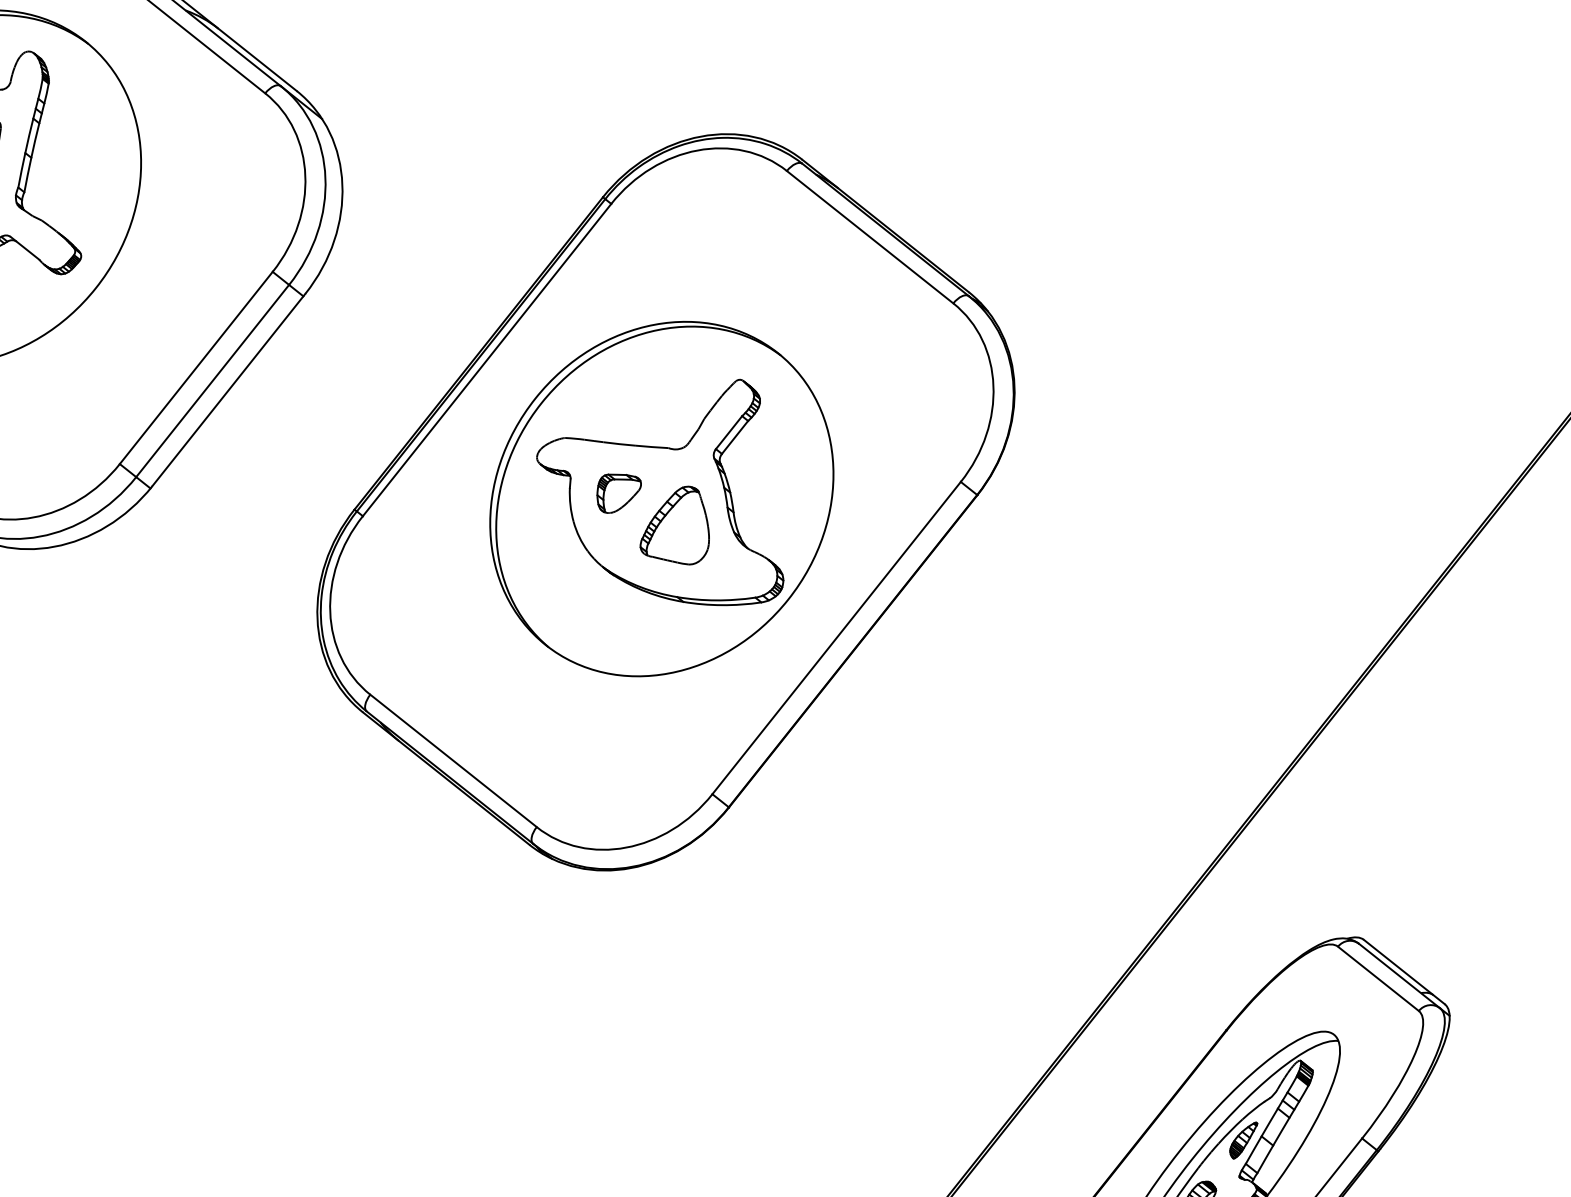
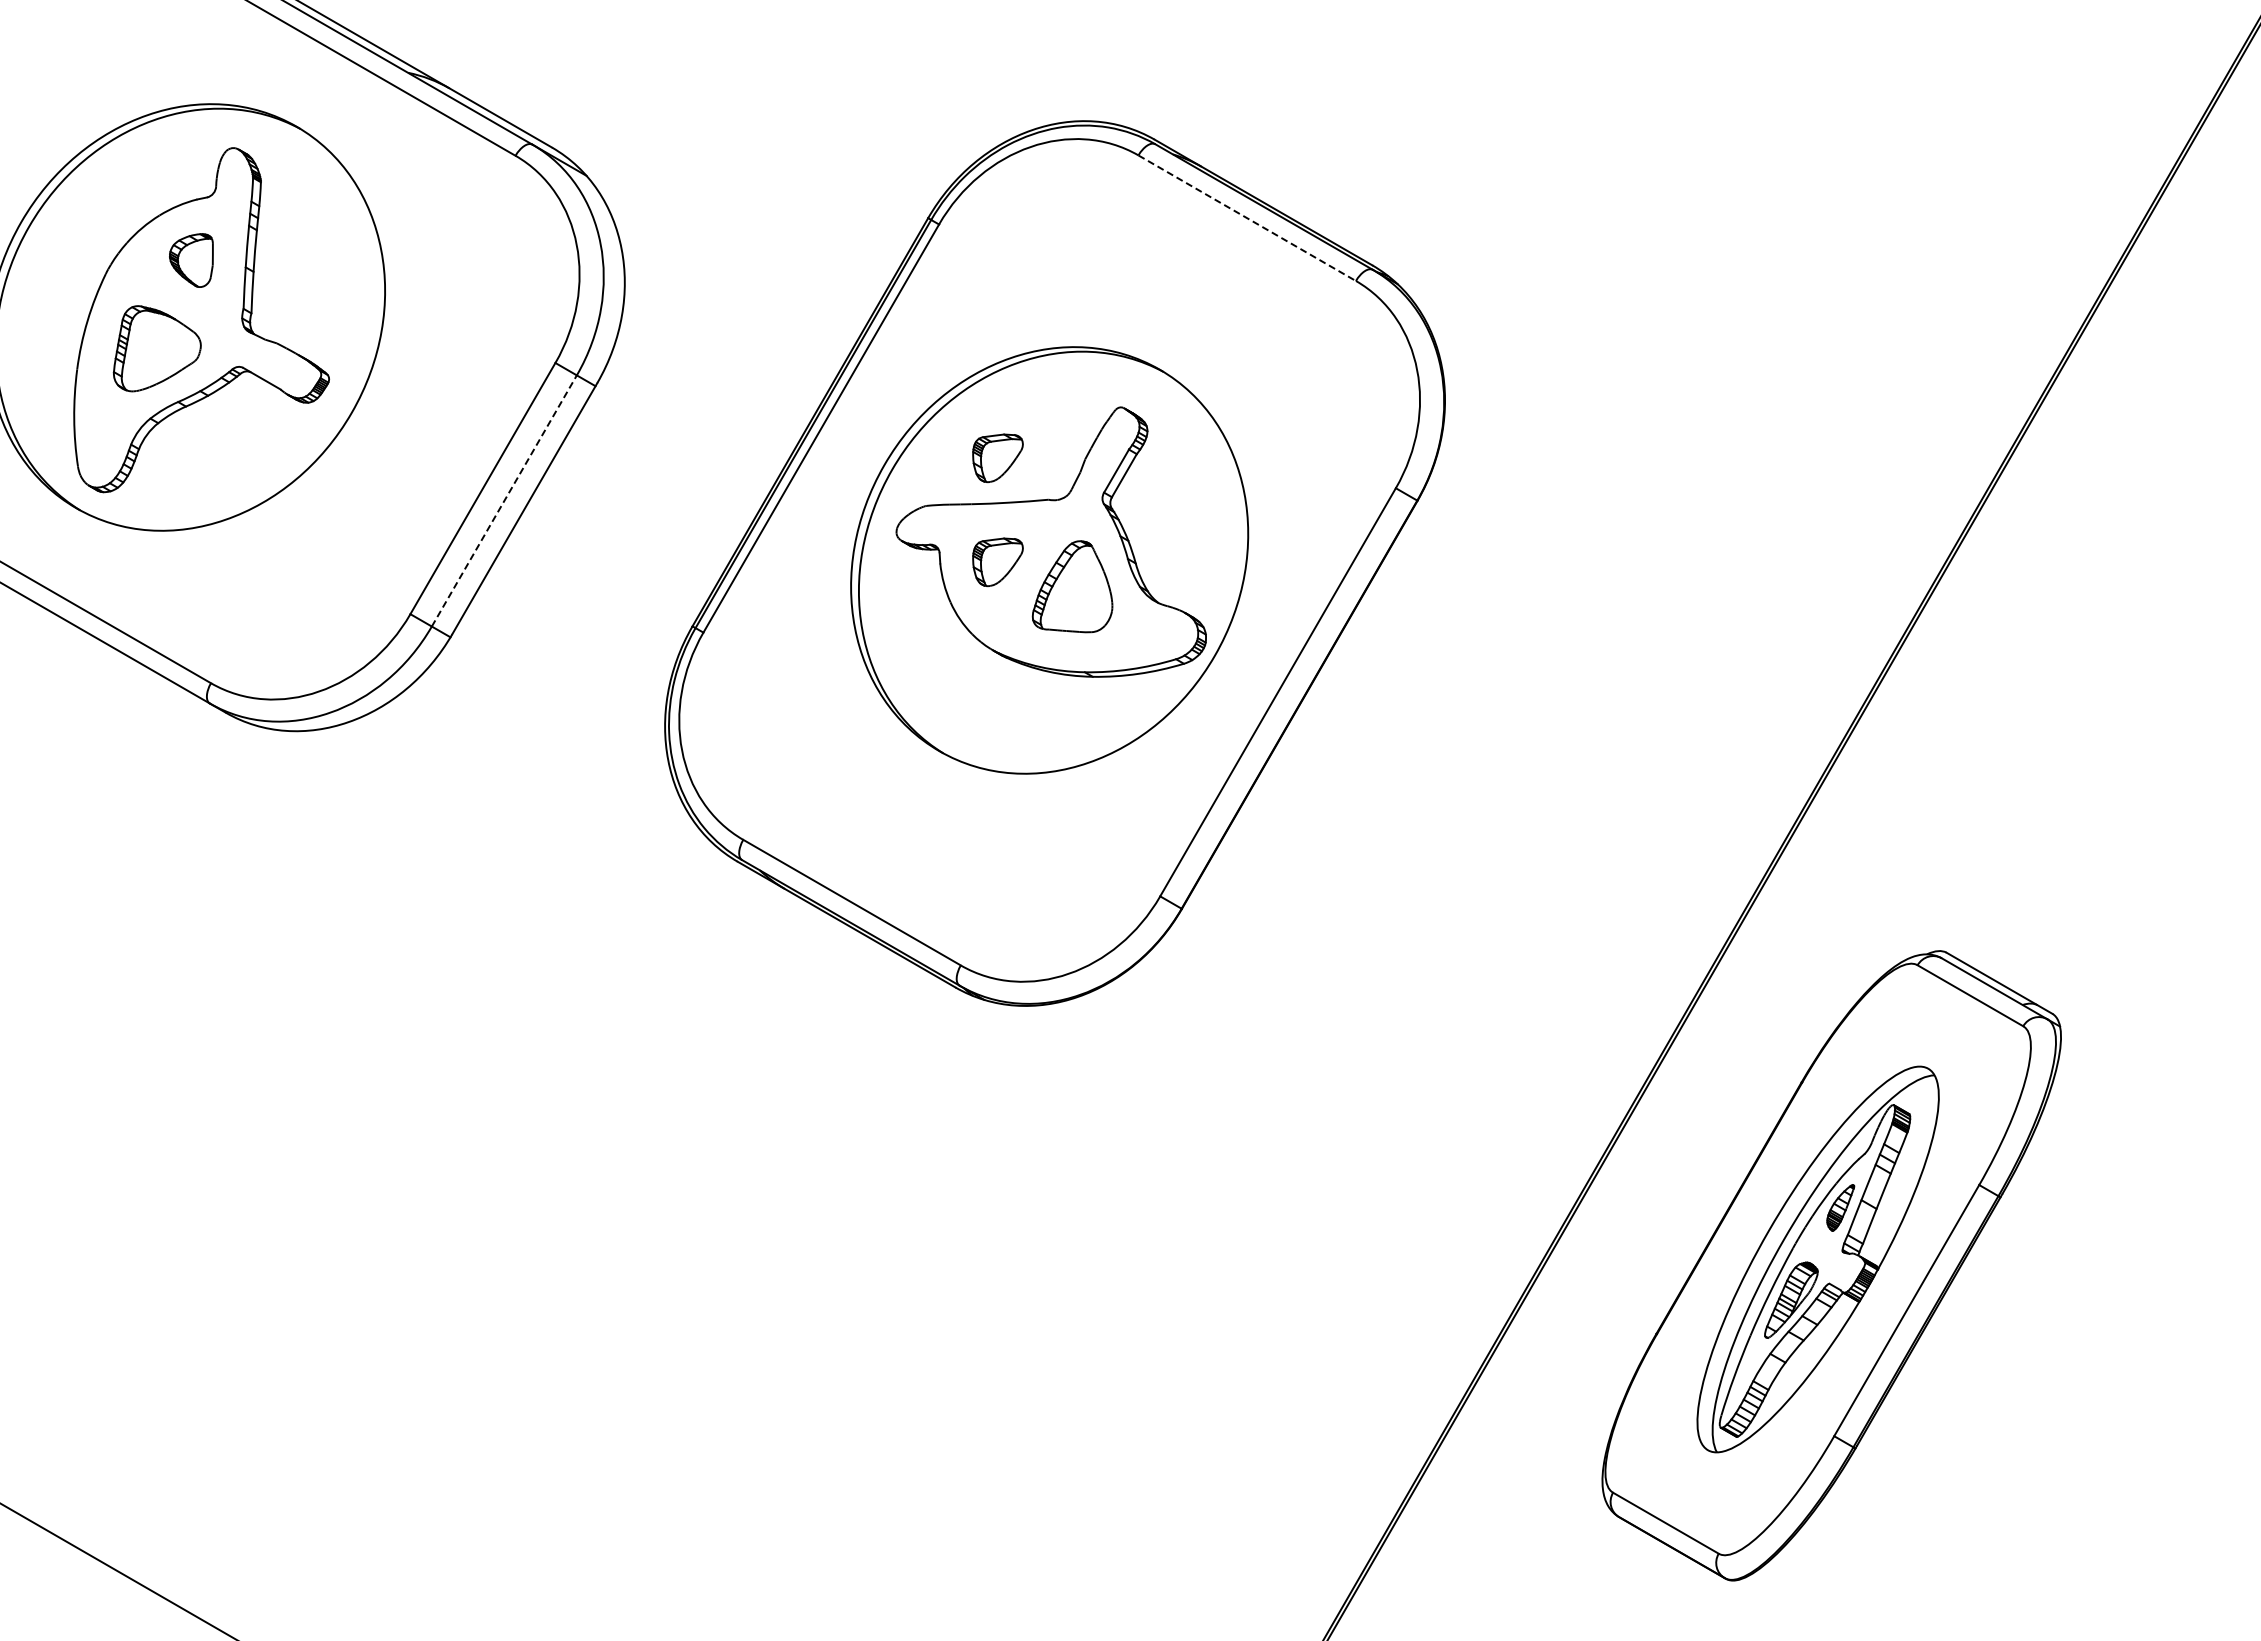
line: (870, 237) -> (1247, 218), solid -> dashed
line: (212, 380) -> (504, 500), solid -> dashed
part: (630, 407) -> (997, 458), added

